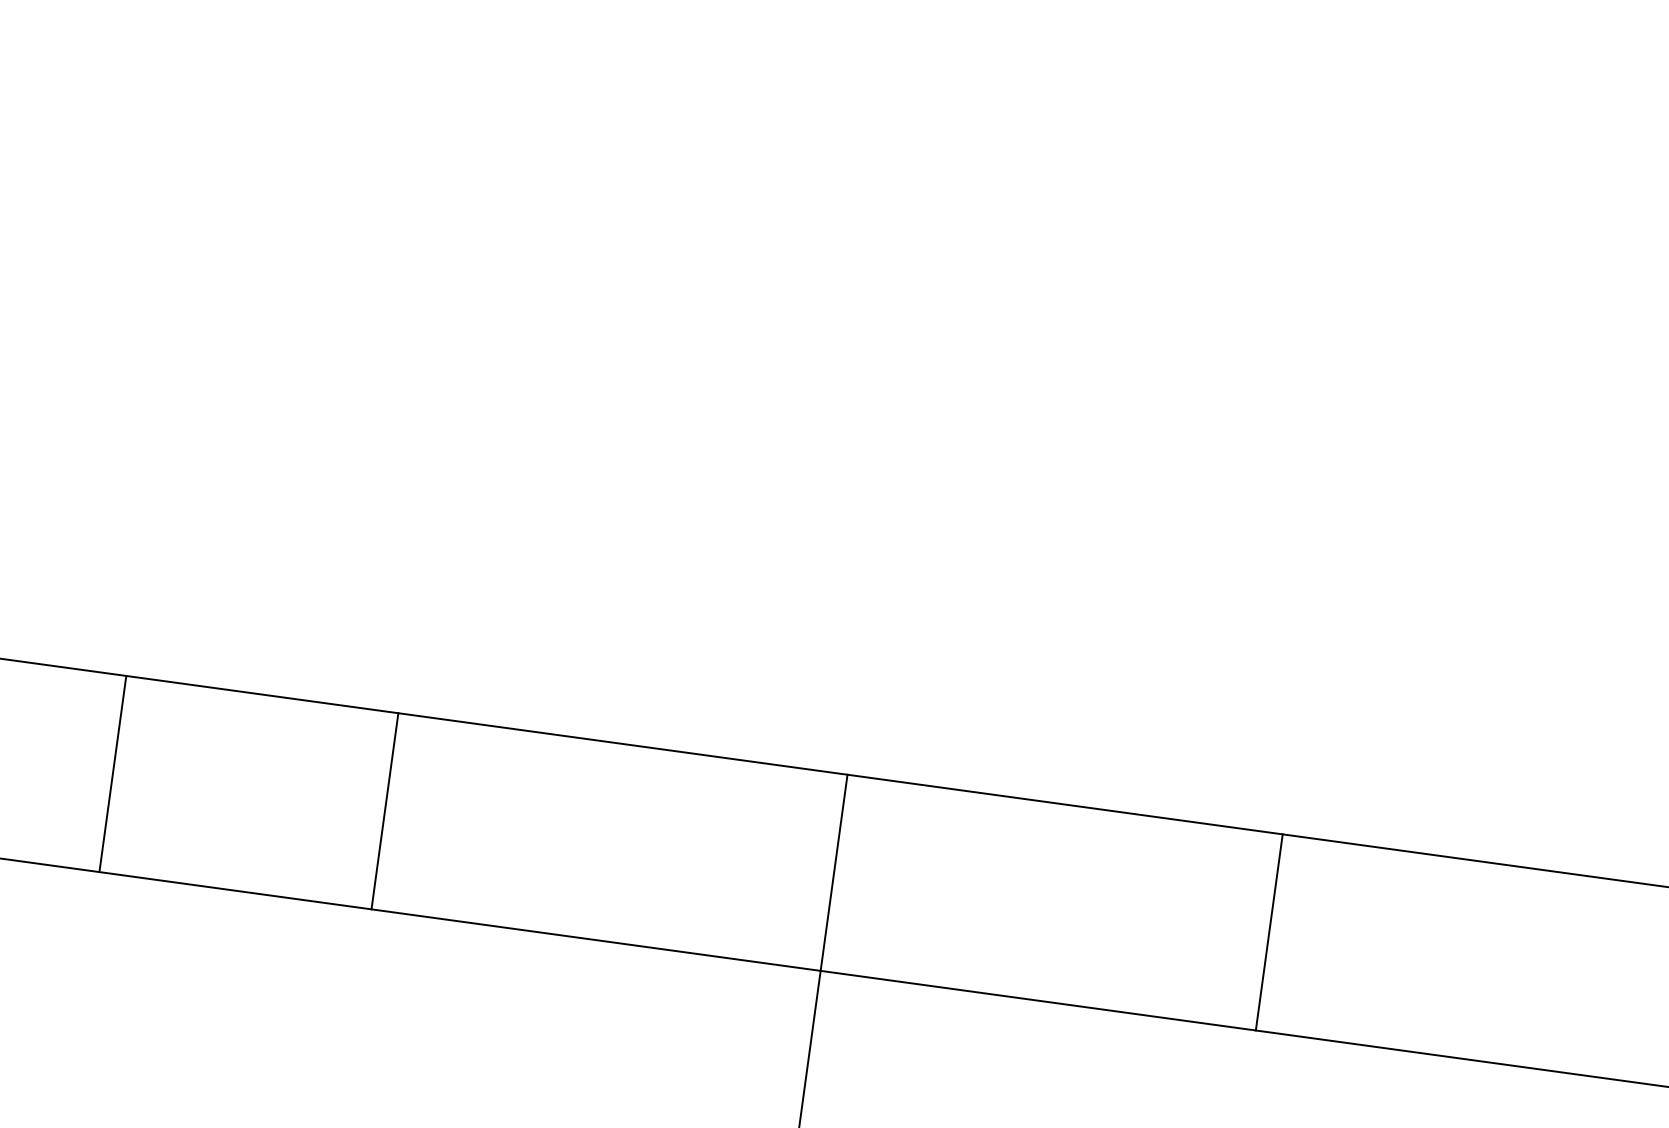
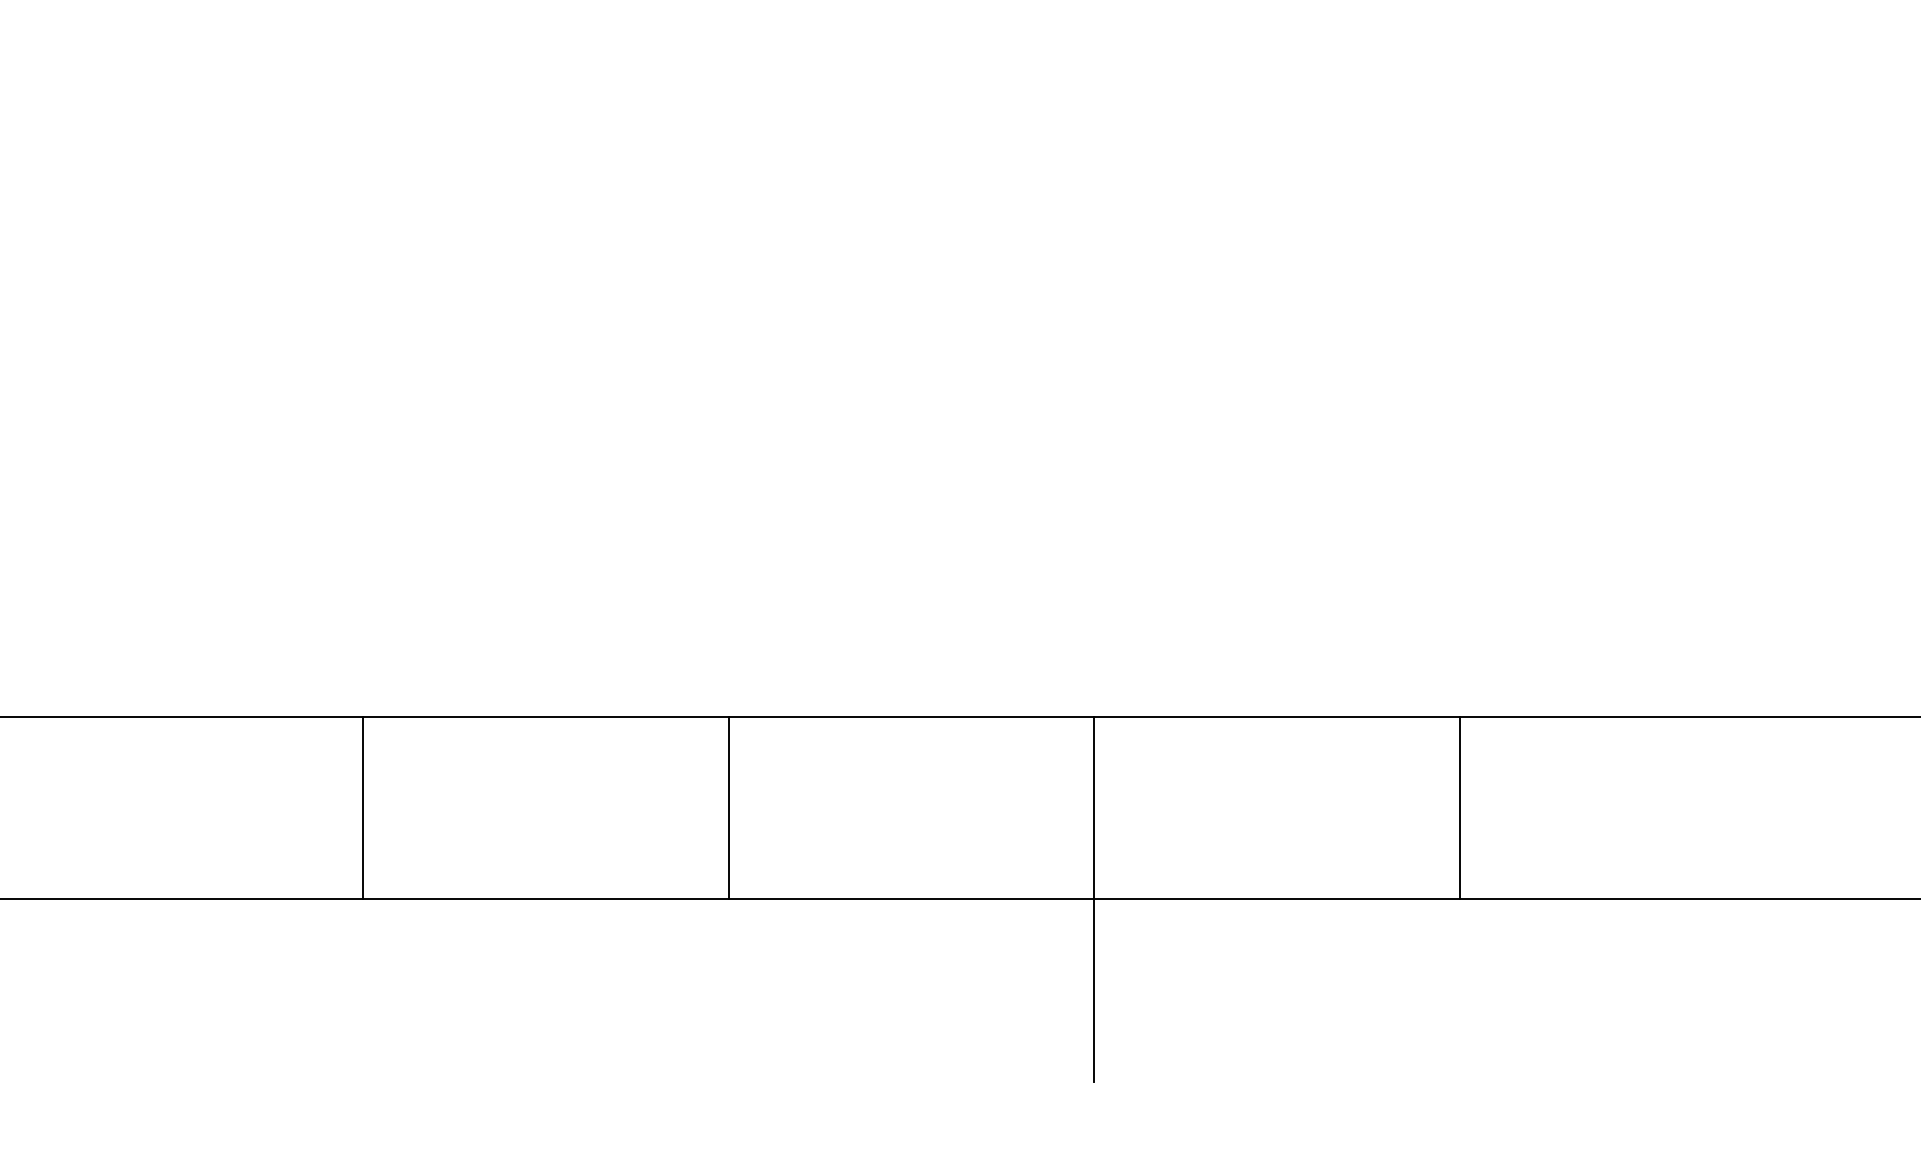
line: (113, 773) -> (363, 807), moved
line: (384, 810) -> (728, 807), moved
line: (1269, 931) -> (1459, 807), moved

